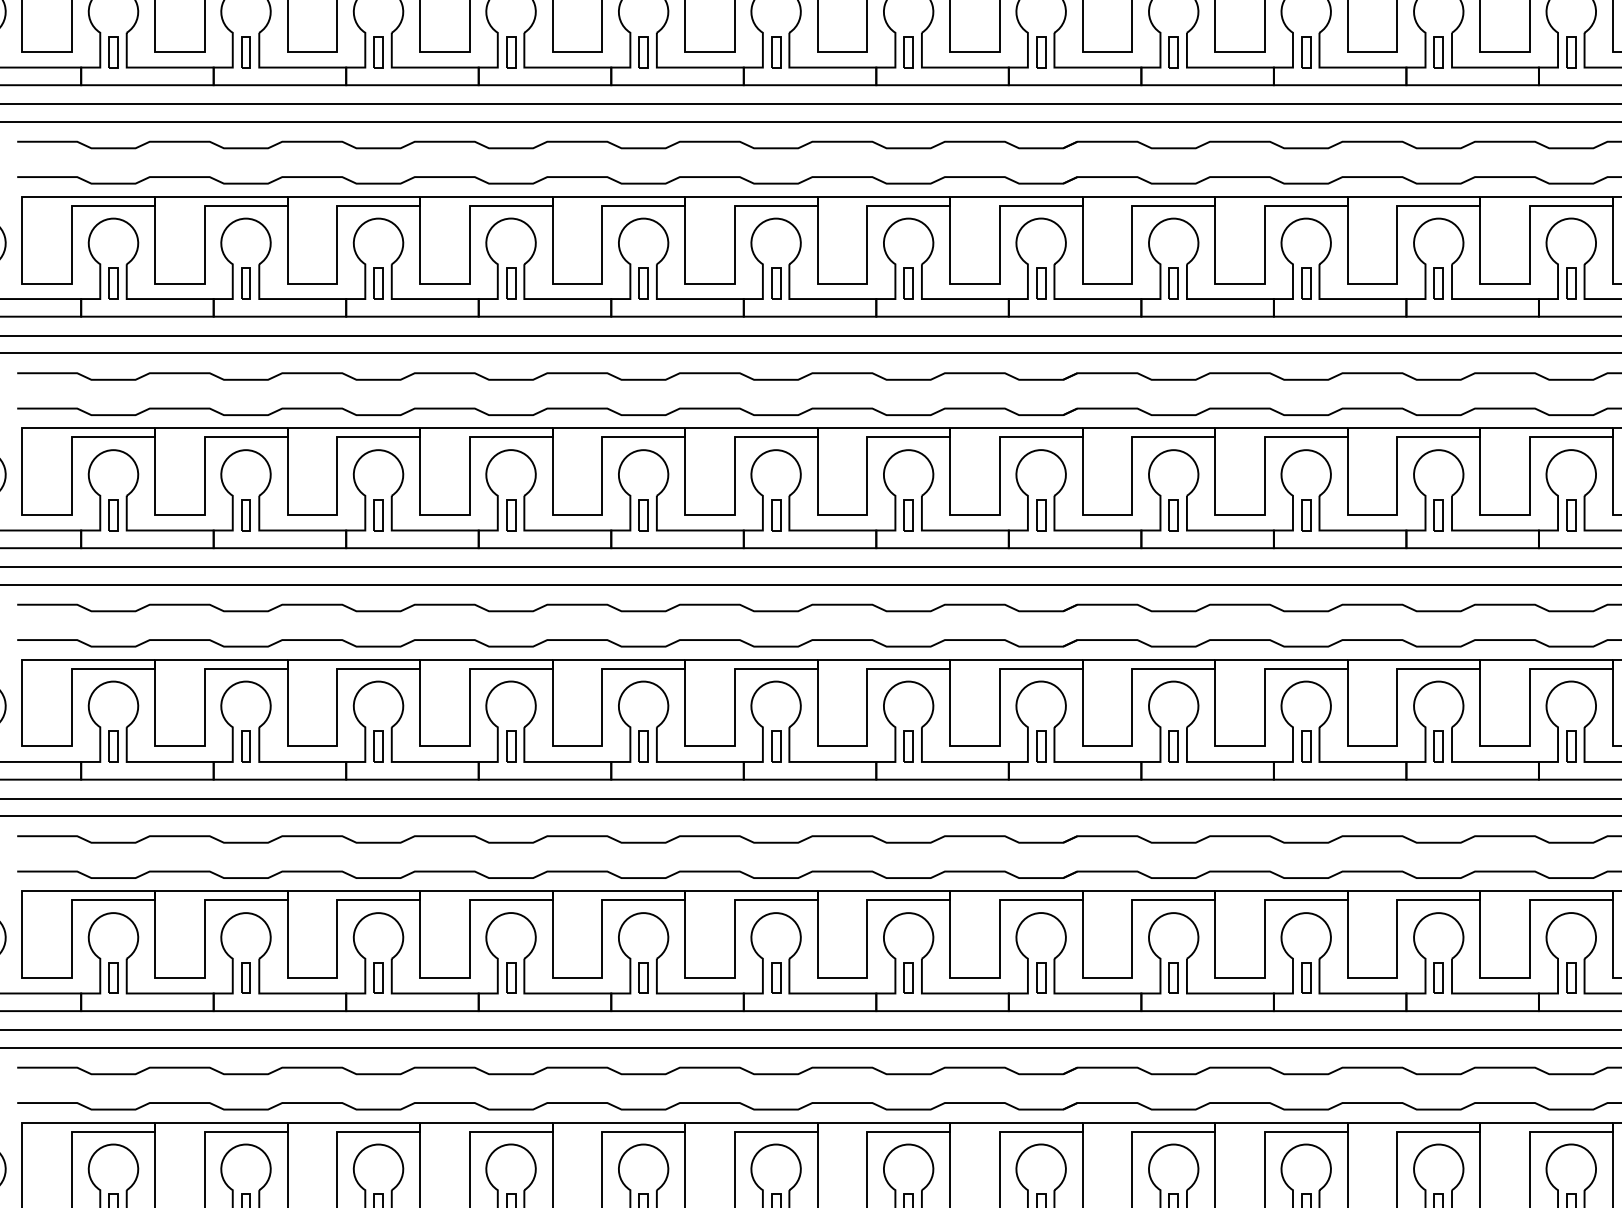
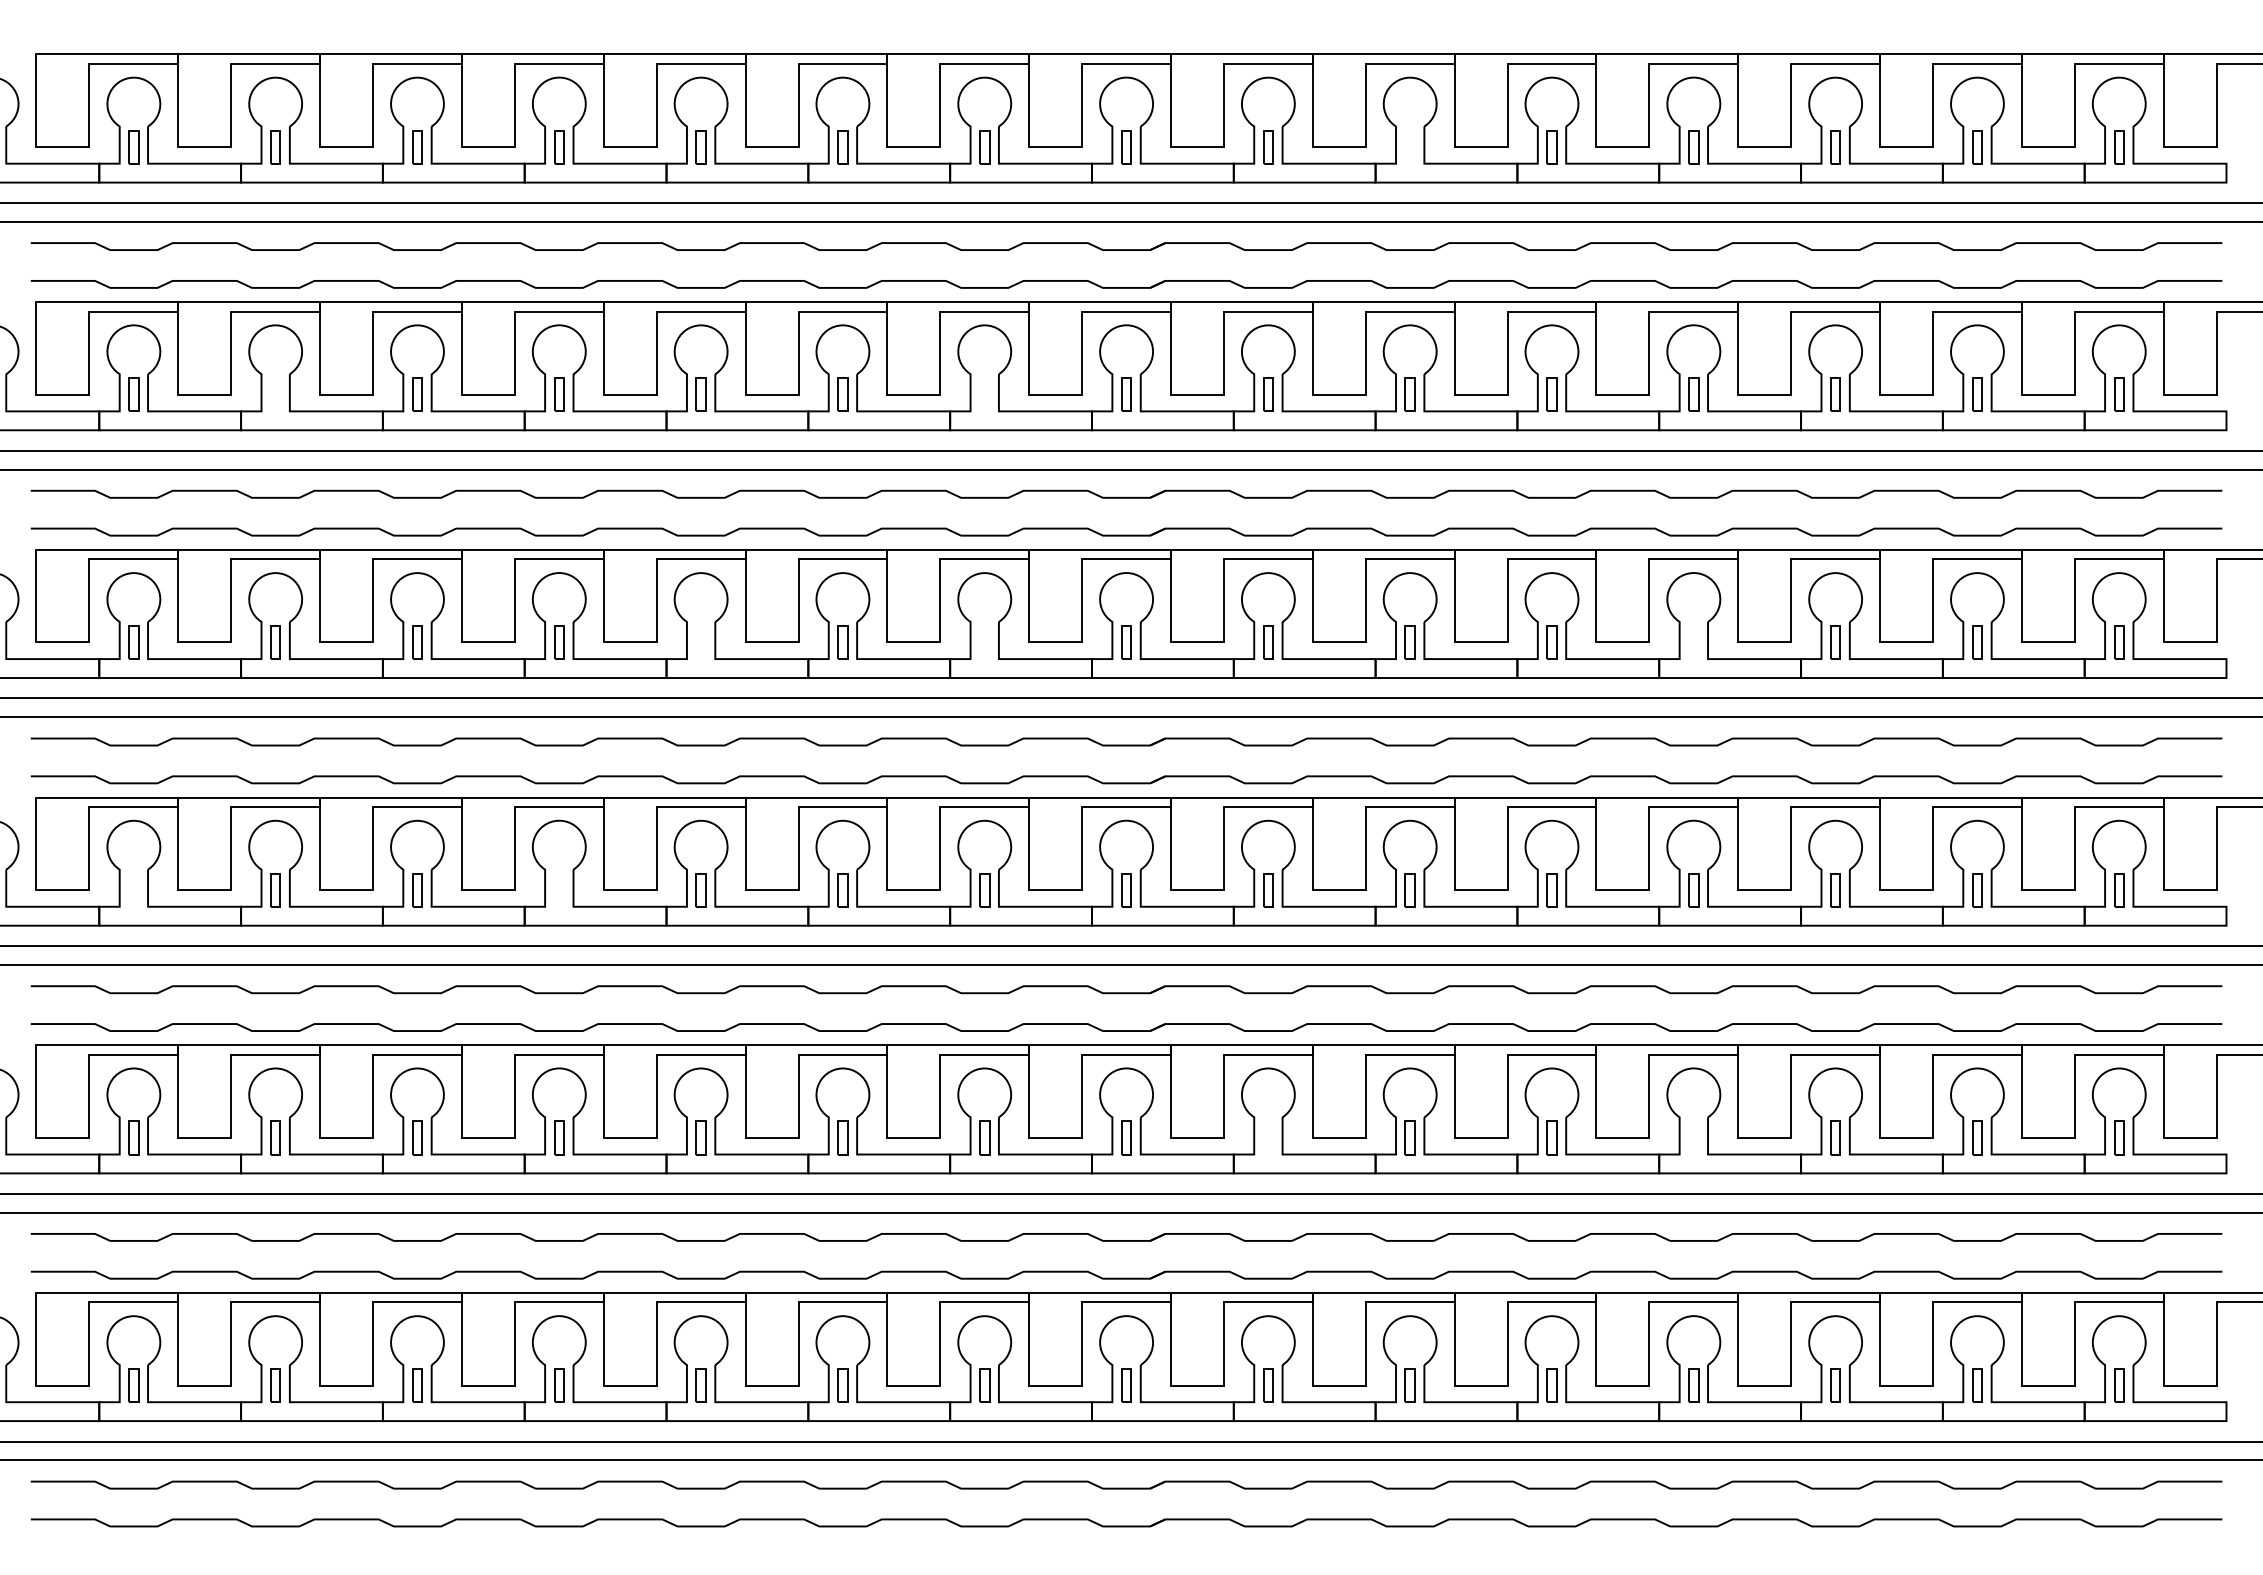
part: (1305, 52) -> (1409, 147), removed
part: (245, 283) -> (275, 394), removed
part: (908, 283) -> (984, 394), removed
part: (643, 515) -> (700, 642), removed
part: (908, 515) -> (984, 642), removed
part: (1570, 515) -> (1693, 642), removed
part: (113, 746) -> (133, 890), removed
part: (511, 746) -> (559, 890), removed
part: (1173, 977) -> (1268, 1137), removed
part: (1570, 977) -> (1693, 1137), removed

